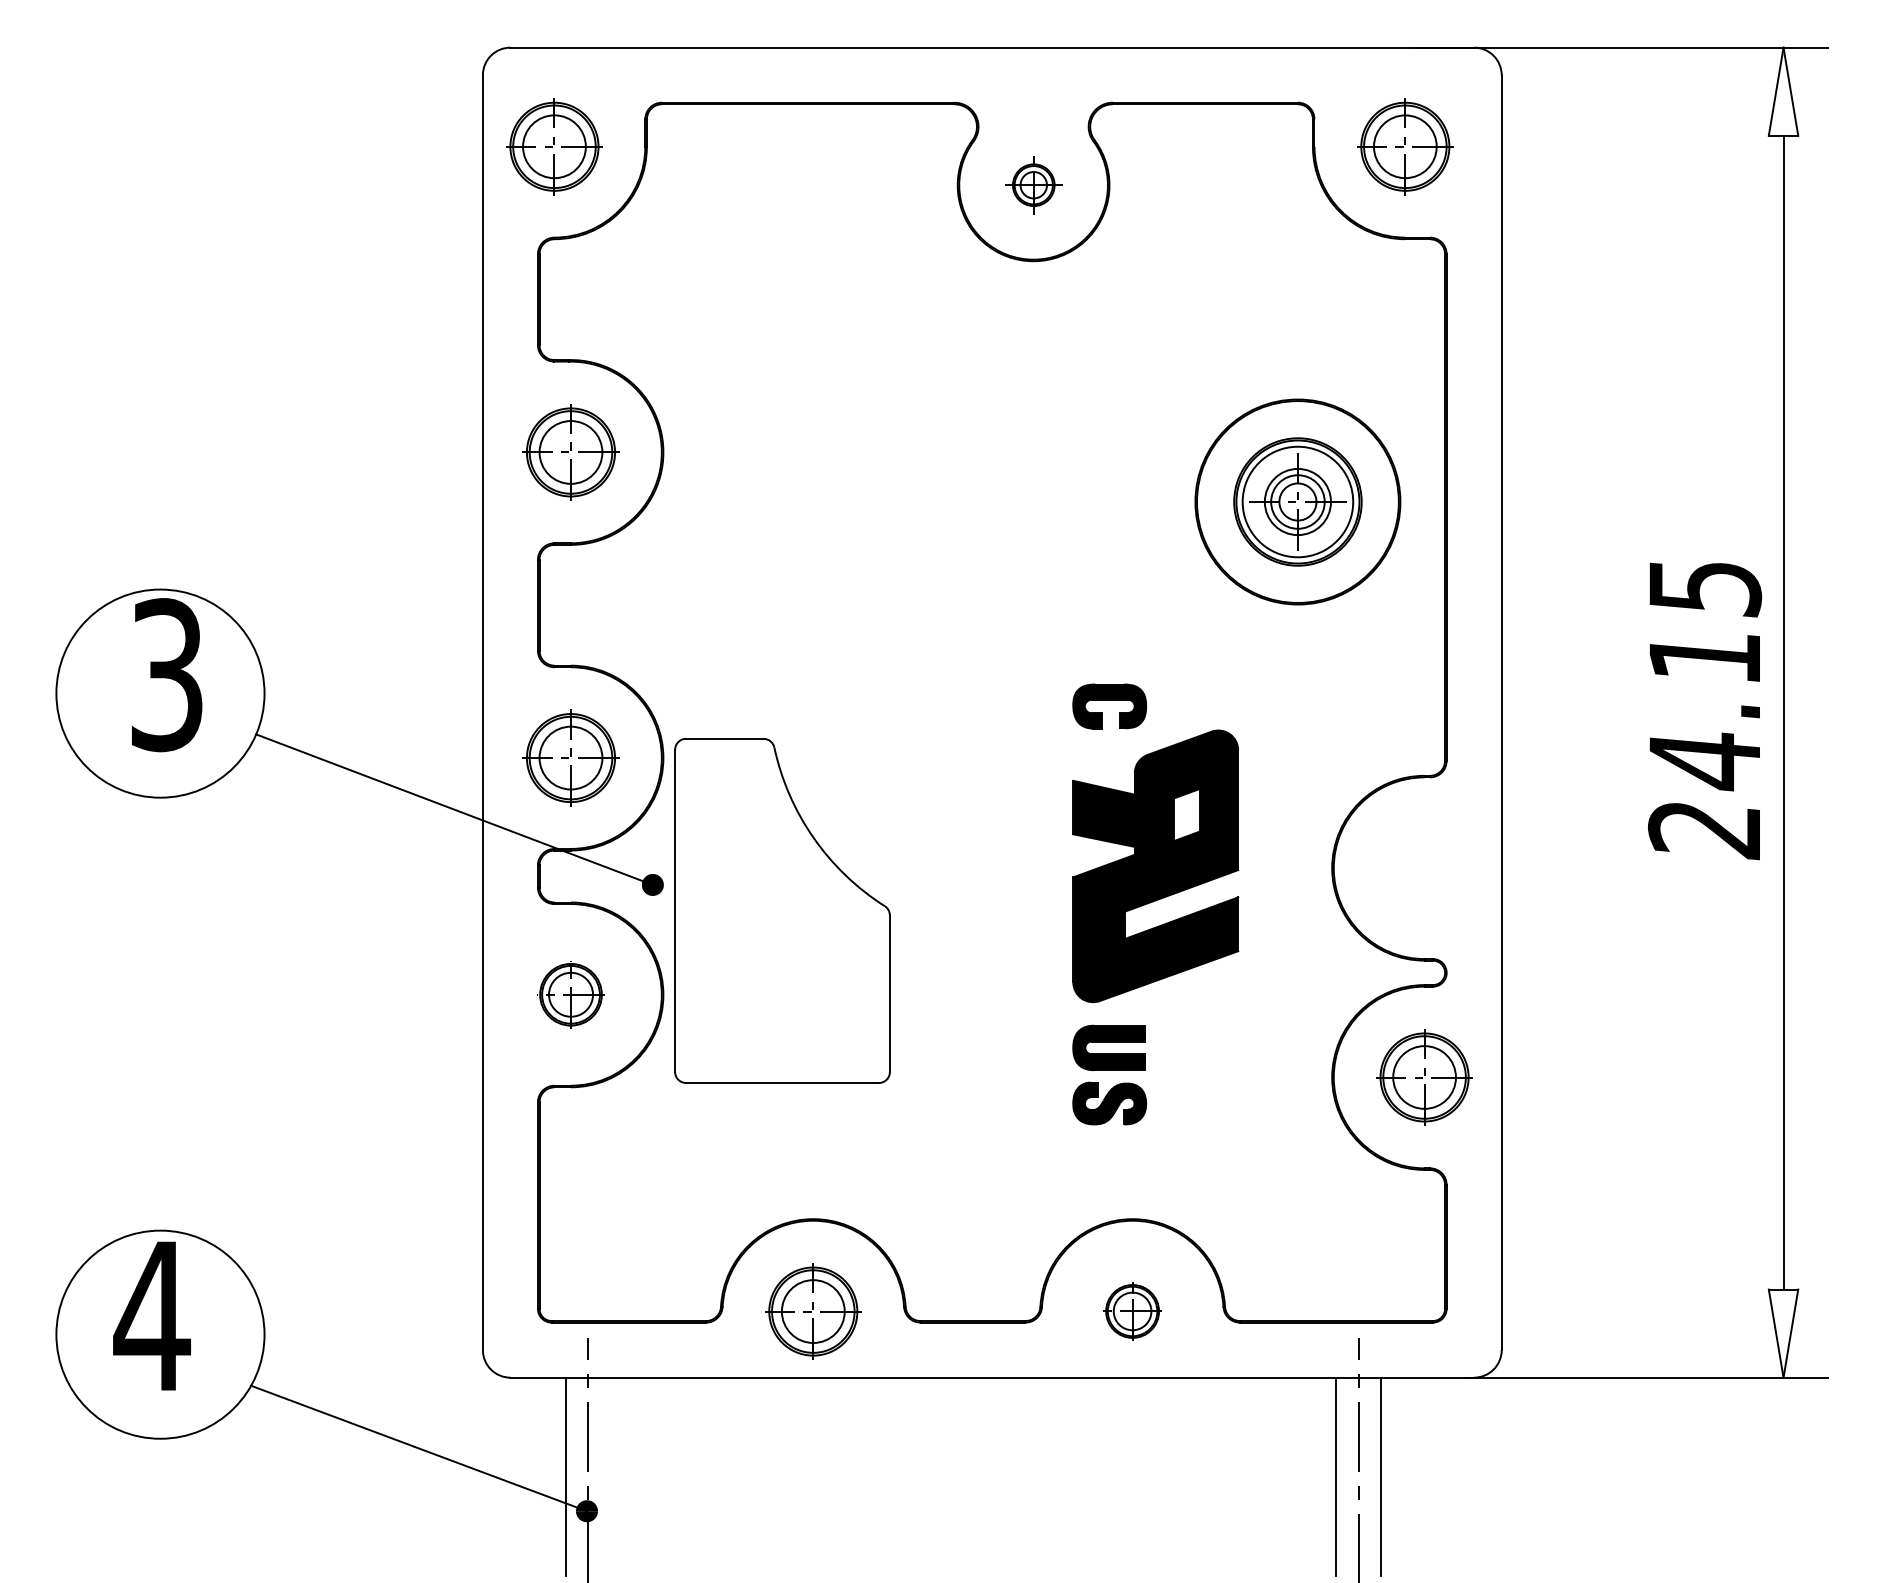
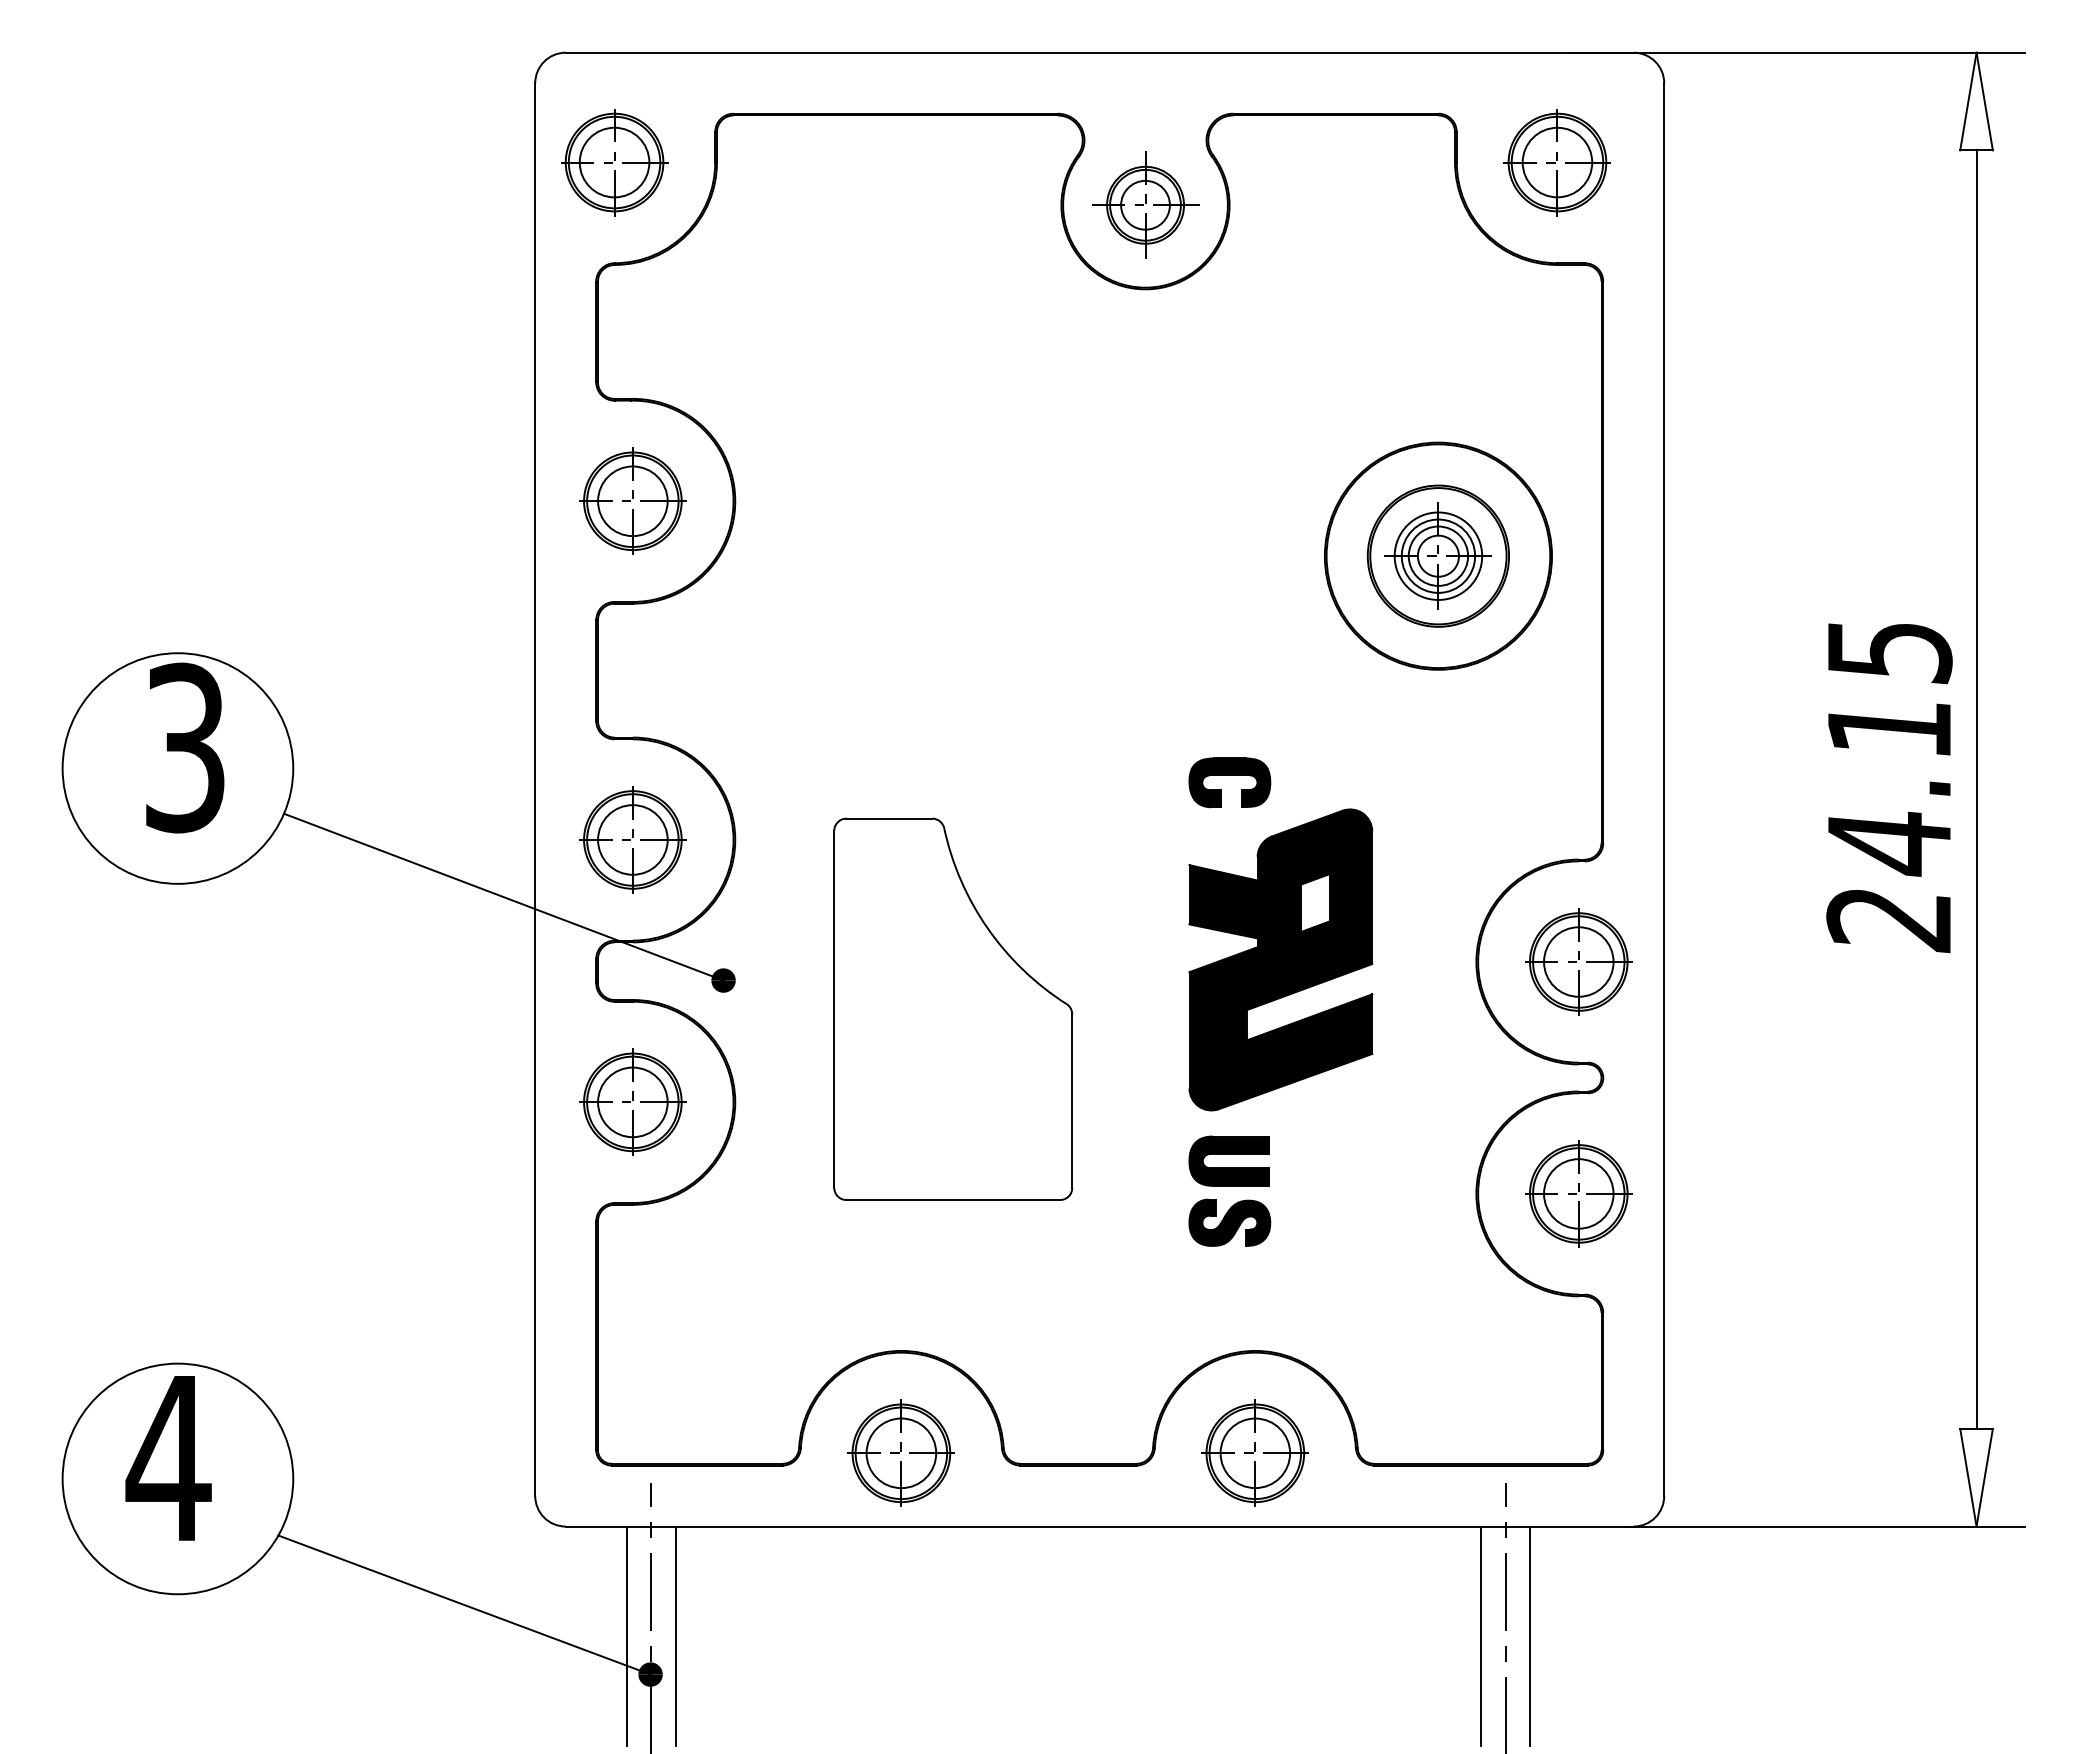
part: (1033, 184) -> (1145, 204), size x1.67
circle: (1297, 501) -> (1438, 555), size x0.71
part: (1424, 867) -> (1578, 961), added
part: (782, 910) -> (953, 1008), moved
part: (570, 994) -> (632, 1101), size x1.43
part: (1131, 1310) -> (1254, 1452), size x1.67
line: (609, 1476) -> (675, 1636), added

